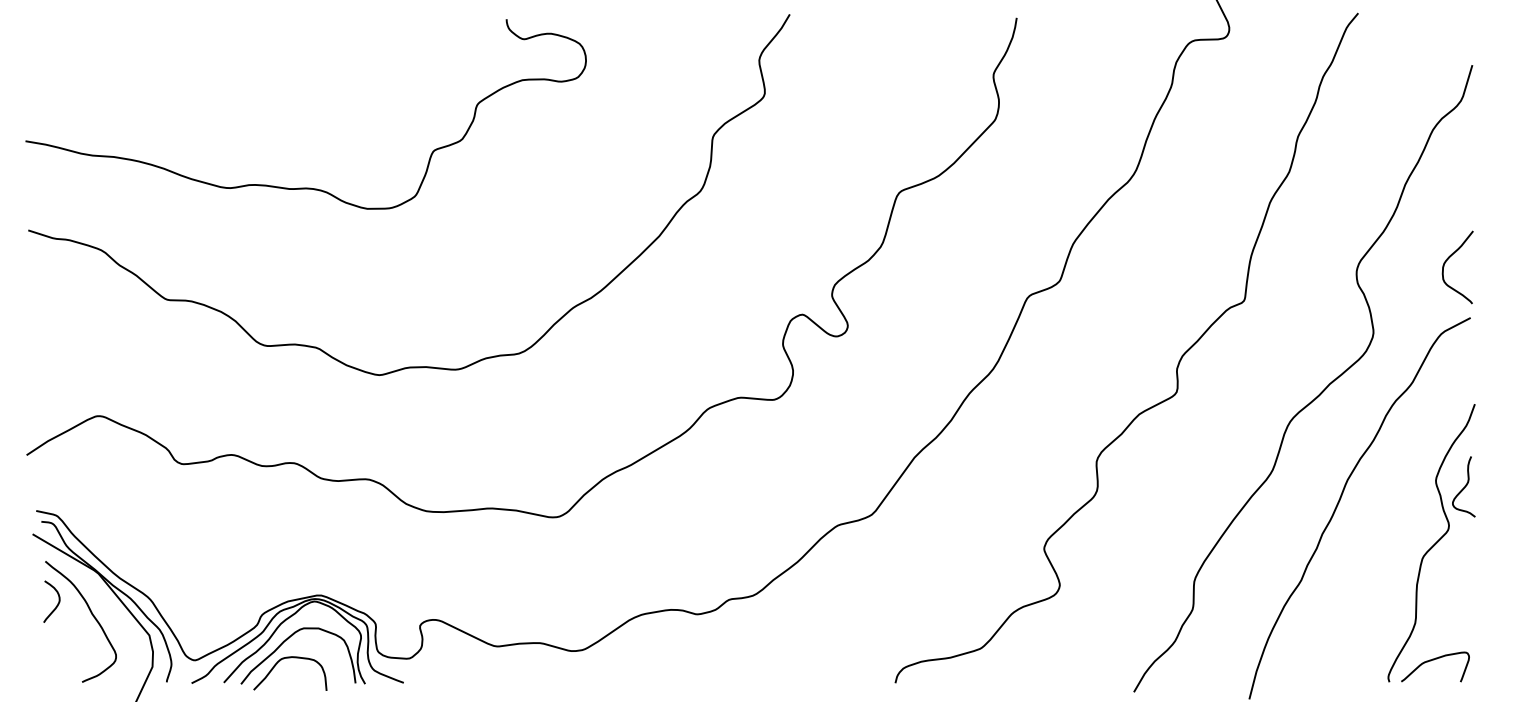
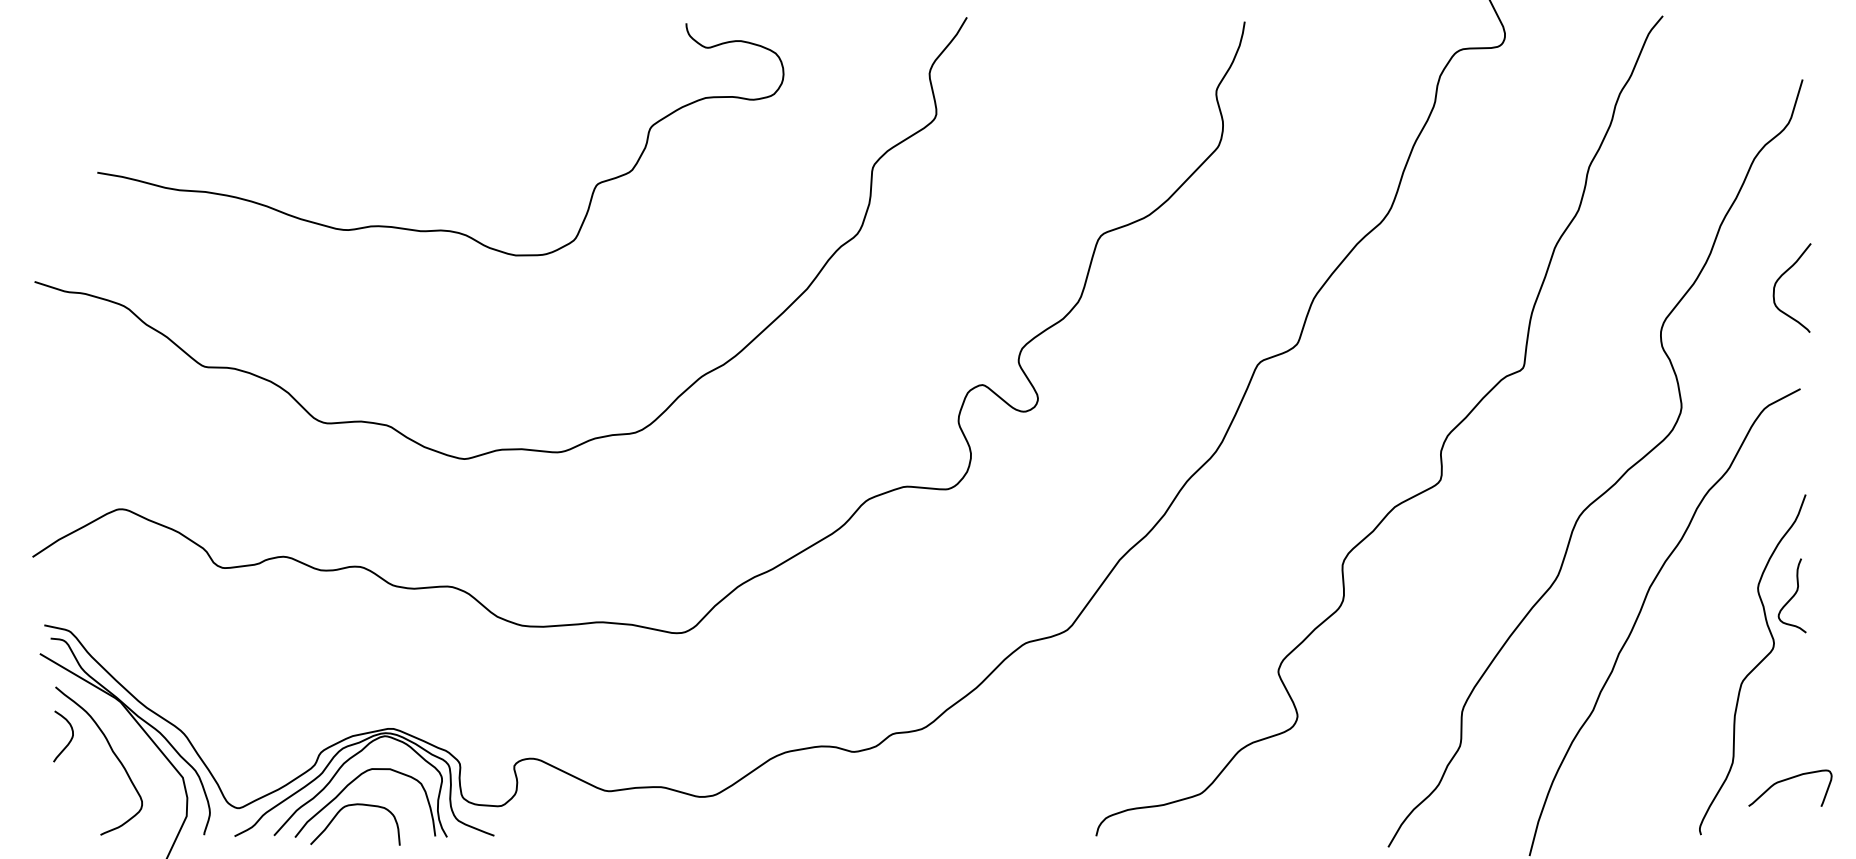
curve: (305, 187) -> (440, 229), moved
curve: (1449, 258) -> (1781, 277), moved
curve: (1434, 660) -> (1789, 780), moved

